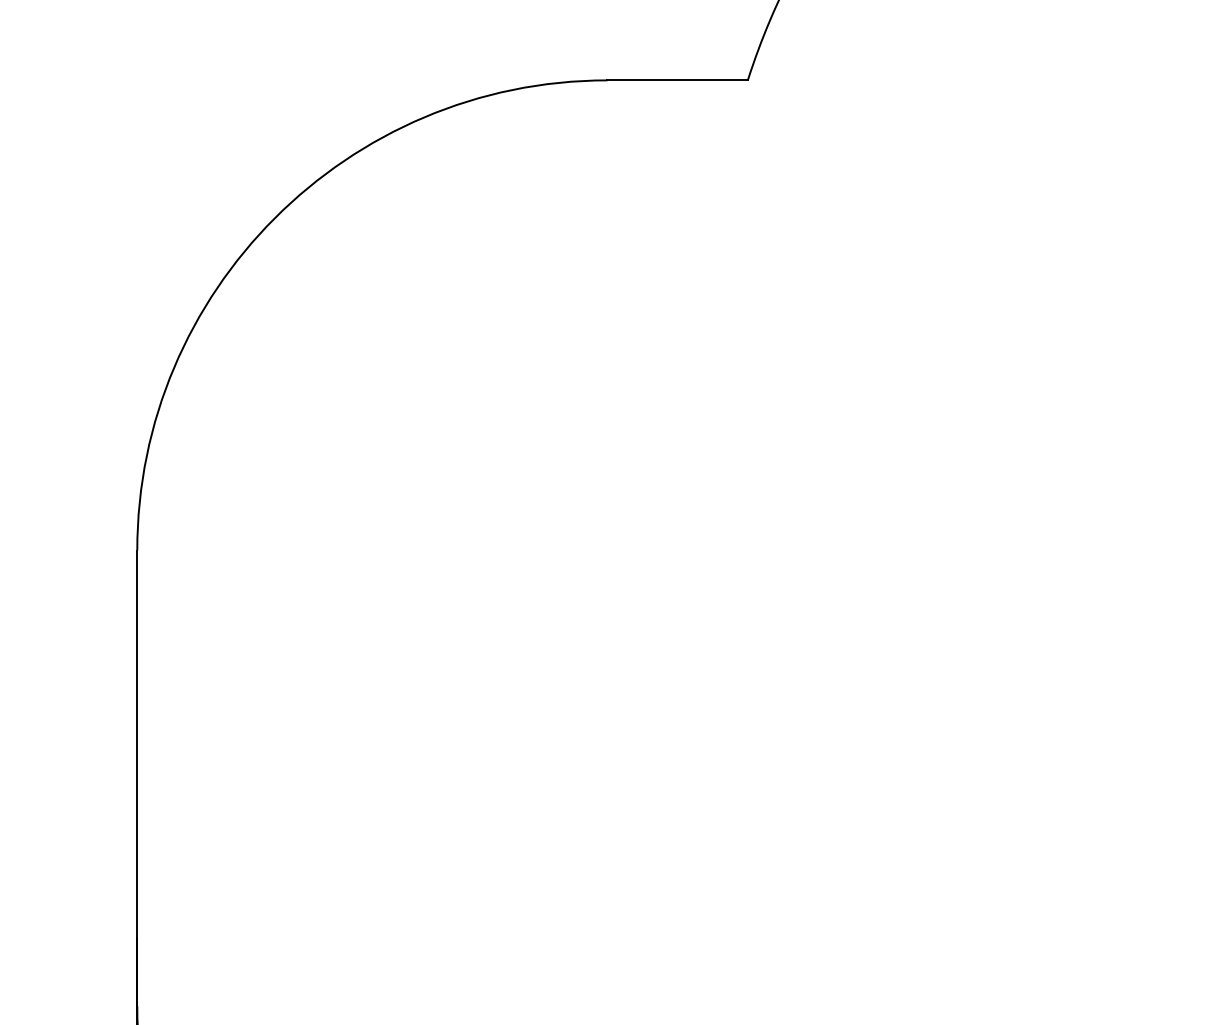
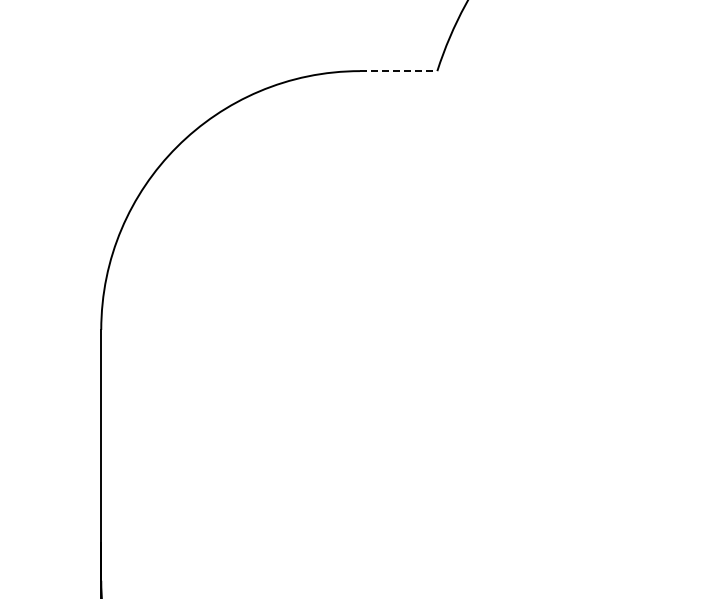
line: (677, 81) -> (398, 71), solid -> dashed

